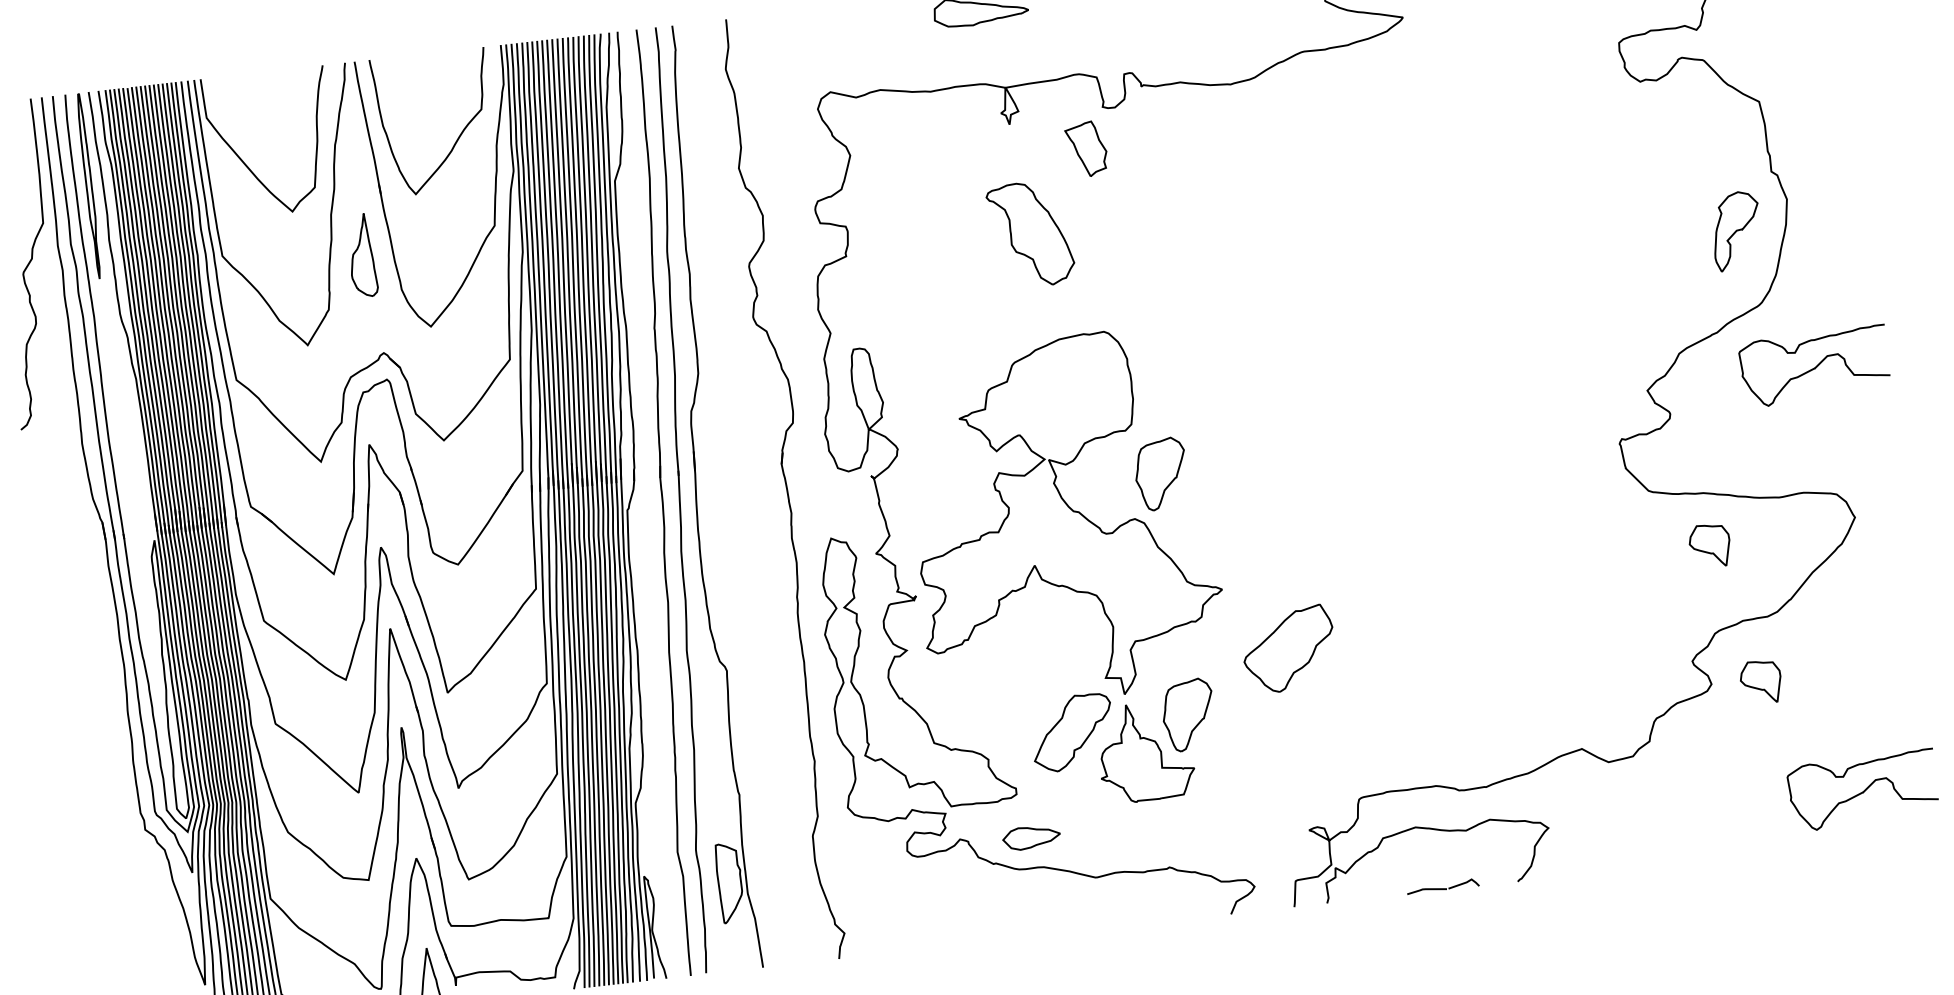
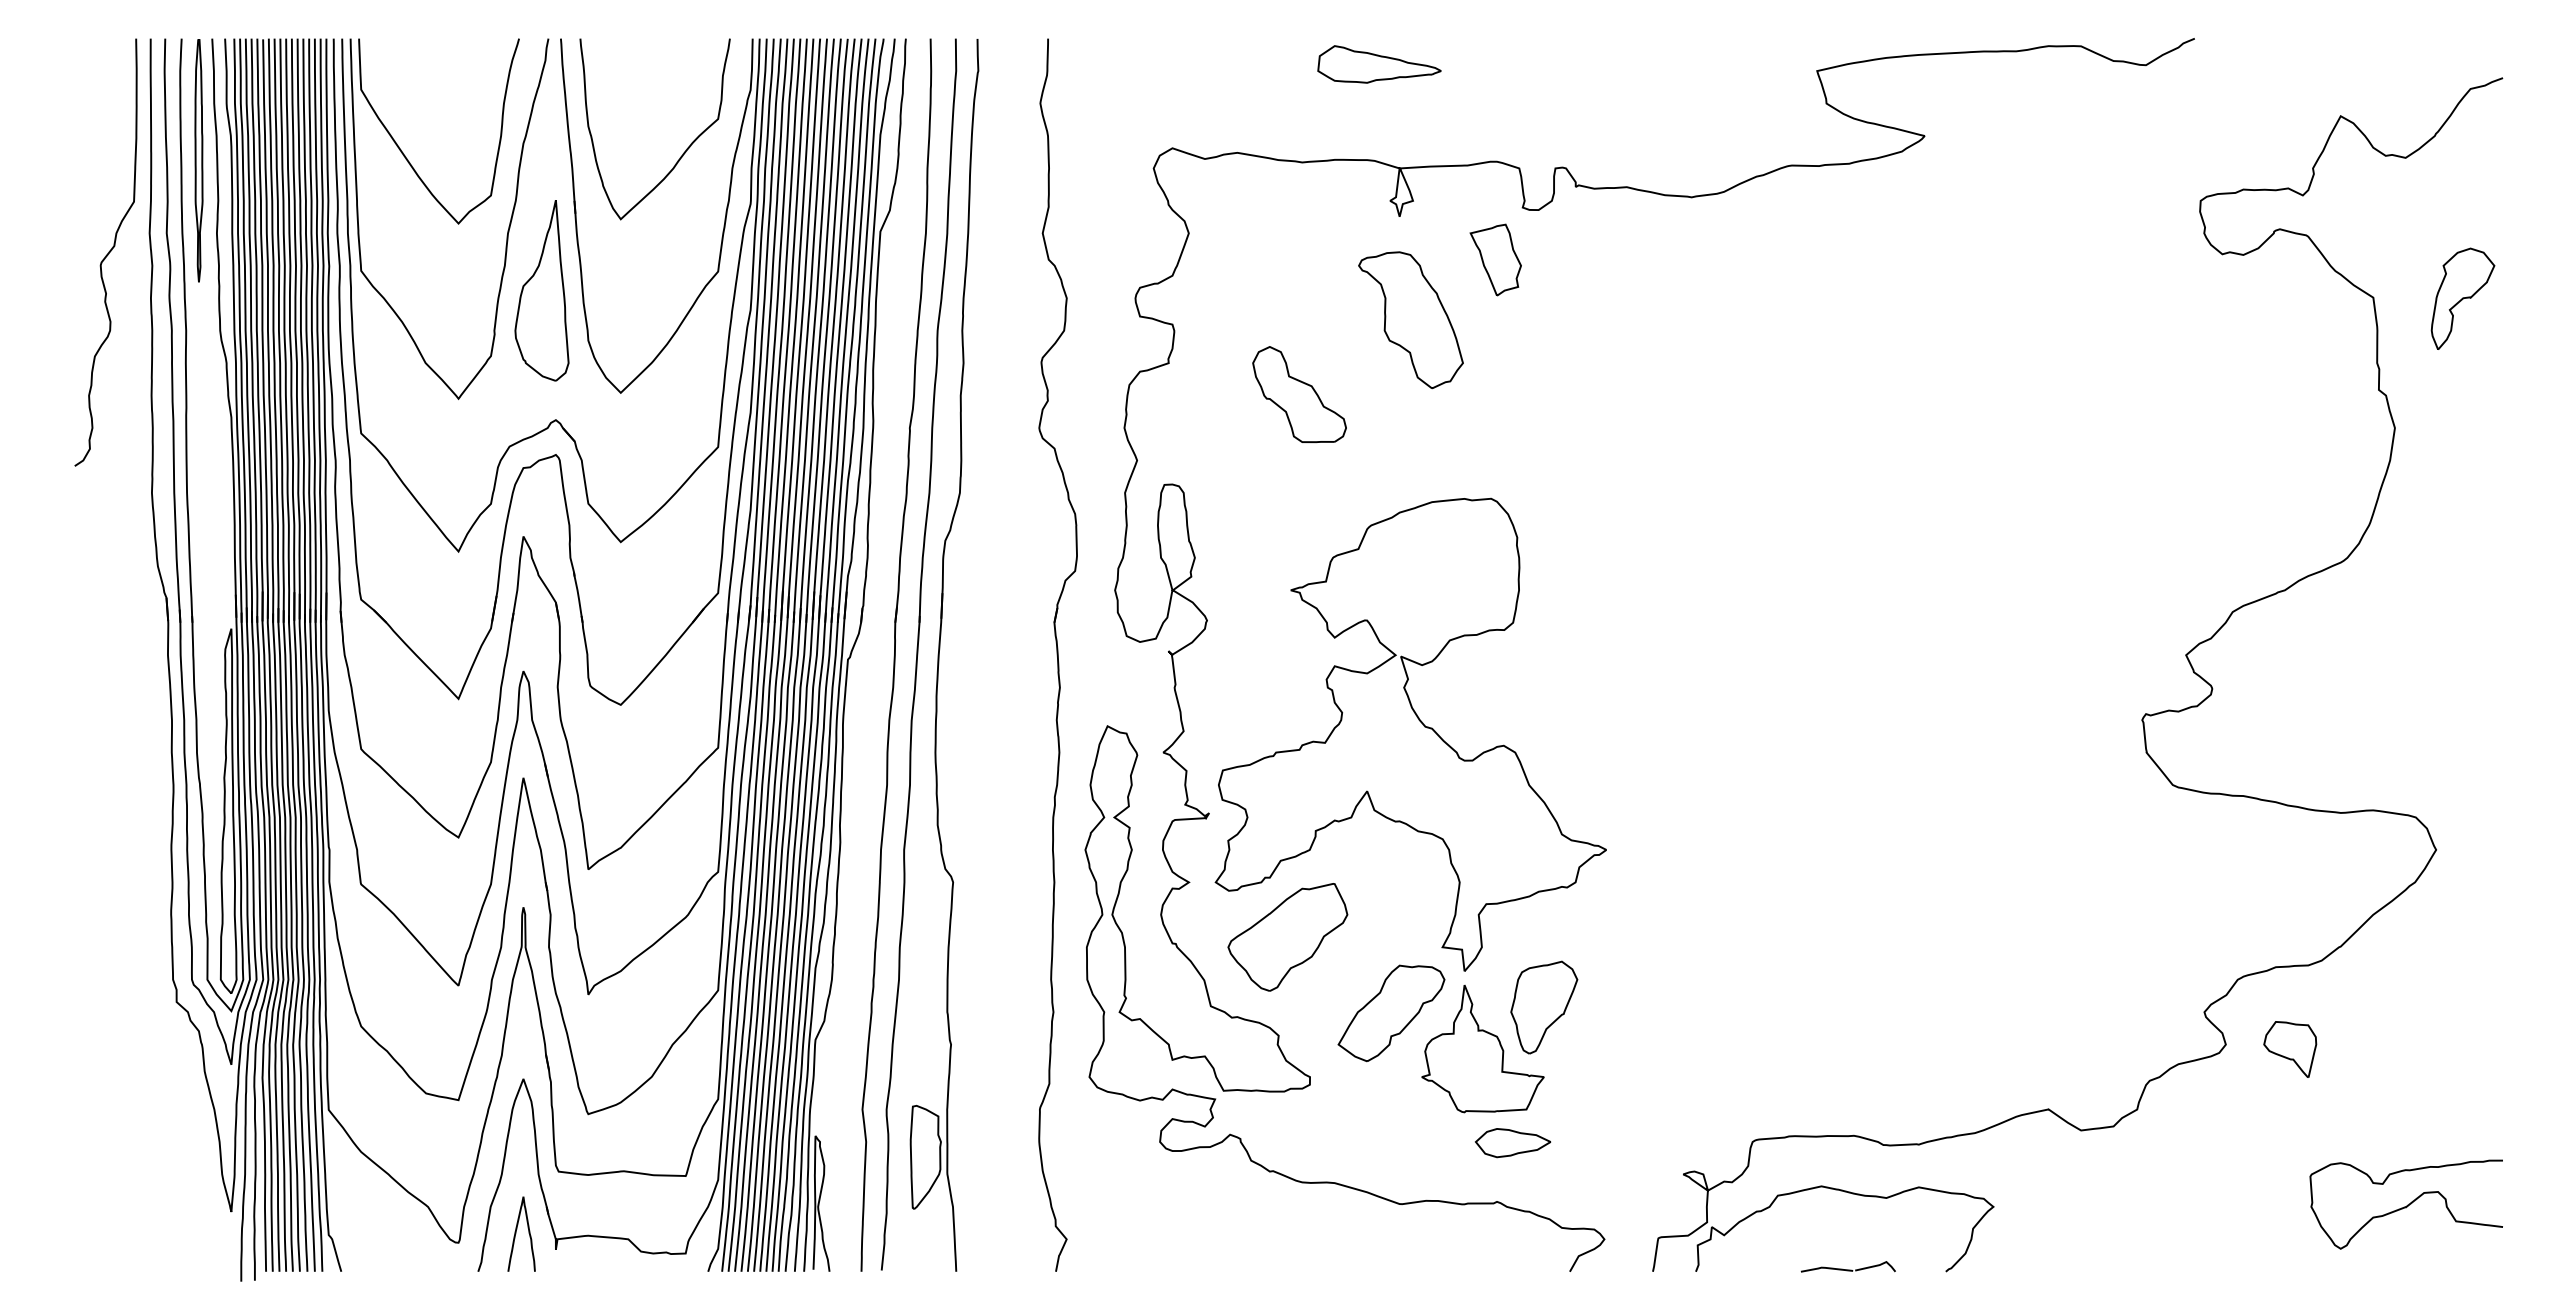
part: (1736, 230) -> (2462, 298), moved
part: (1030, 234) -> (1410, 320), moved
part: (361, 255) -> (541, 290), size x1.67
part: (948, 268) -> (1299, 394), added
curve: (1814, 367) -> (2406, 649), removed
part: (1161, 474) -> (1544, 691), removed
part: (1710, 545) -> (2244, 865), removed
part: (1288, 649) -> (1287, 937), moved
part: (1032, 837) -> (1513, 1143), moved

